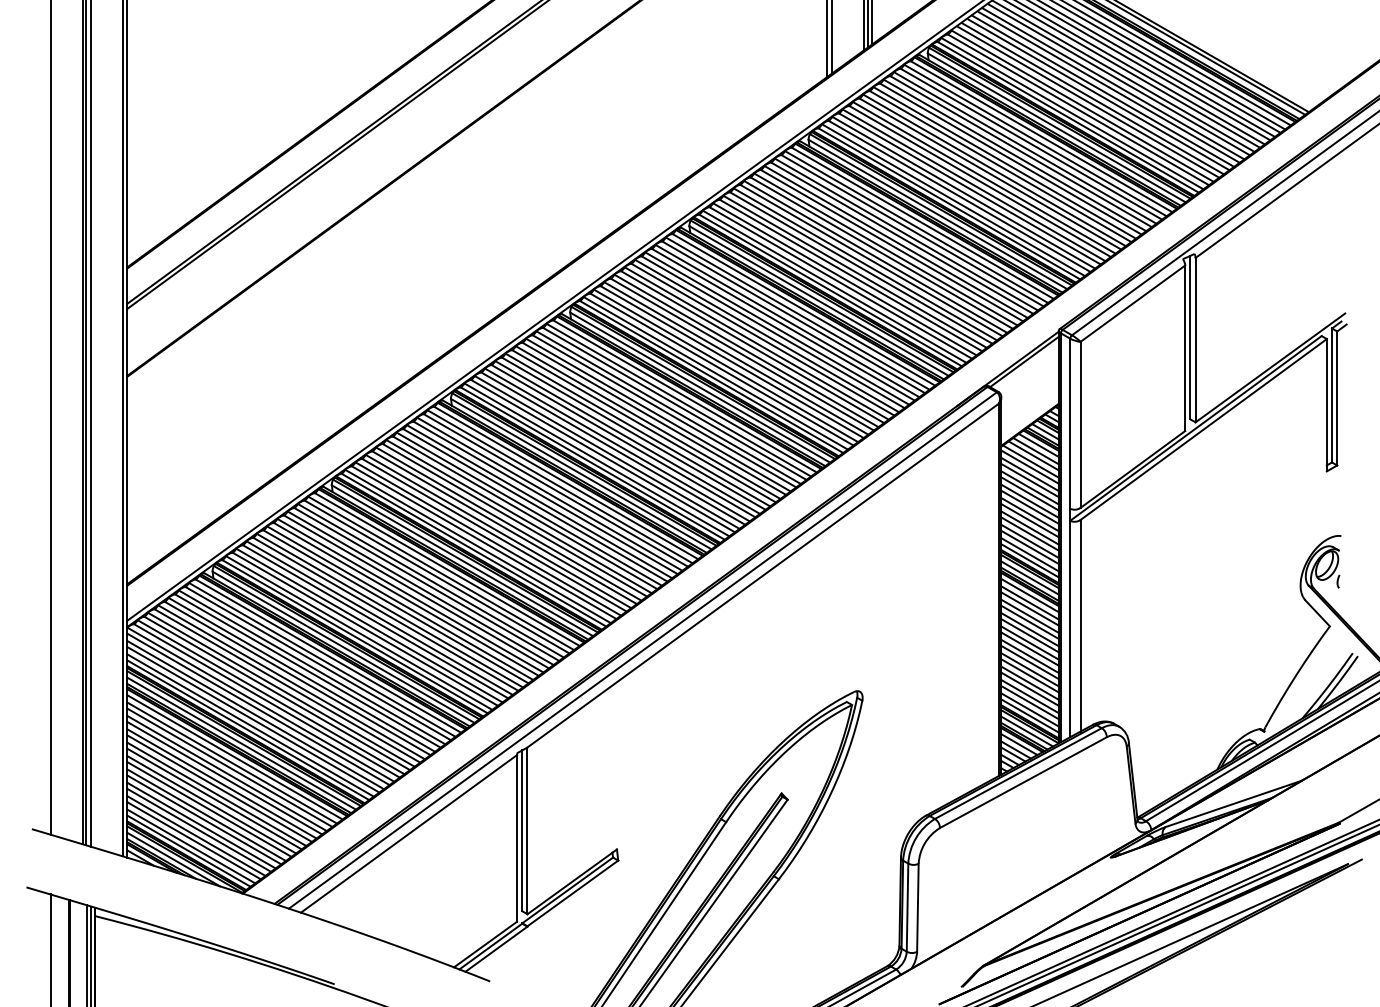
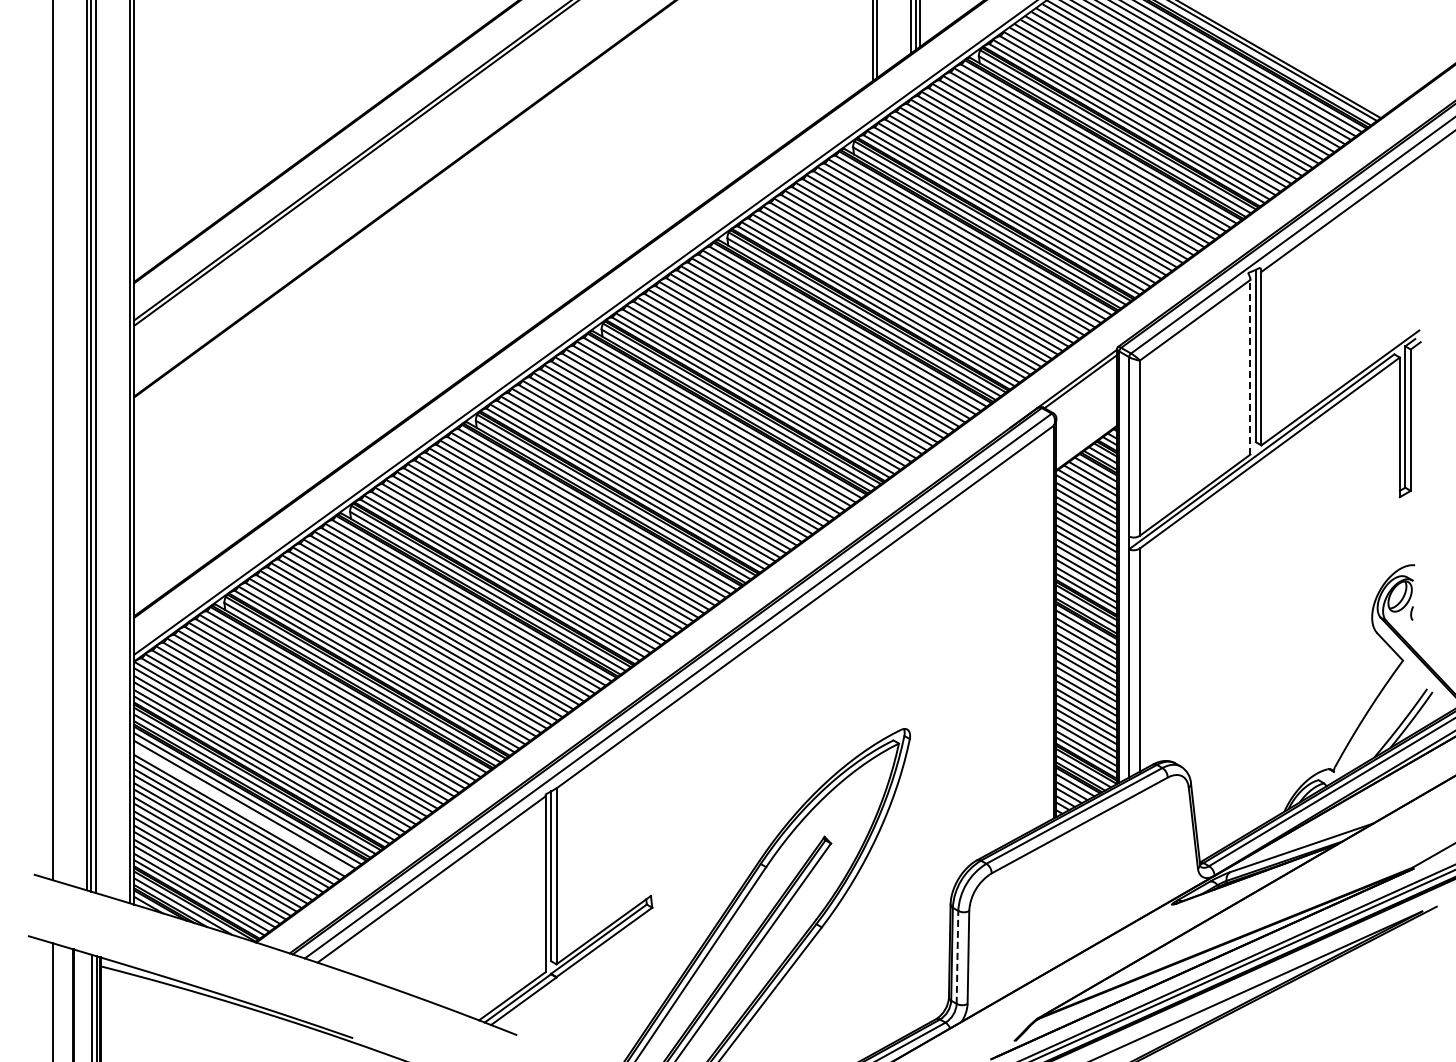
line: (1185, 347) -> (1250, 366), solid -> dashed
line: (229, 767) -> (242, 809), removed
line: (907, 906) -> (957, 956), solid -> dashed

